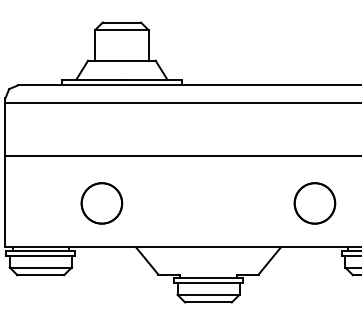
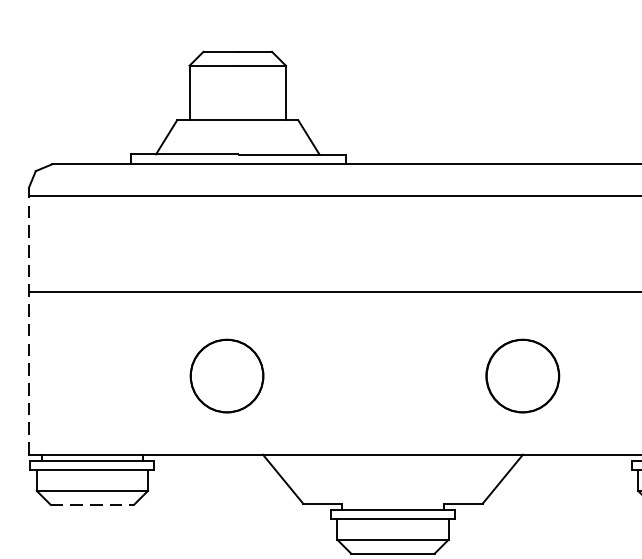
line: (5, 172) -> (29, 320), solid -> dashed
part: (101, 203) -> (226, 376), moved
part: (314, 203) -> (522, 376), moved
line: (41, 275) -> (93, 505), solid -> dashed

